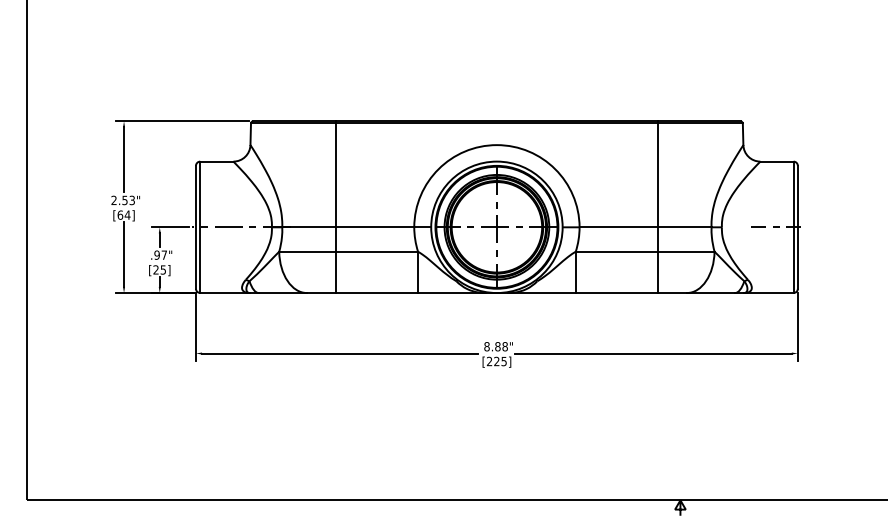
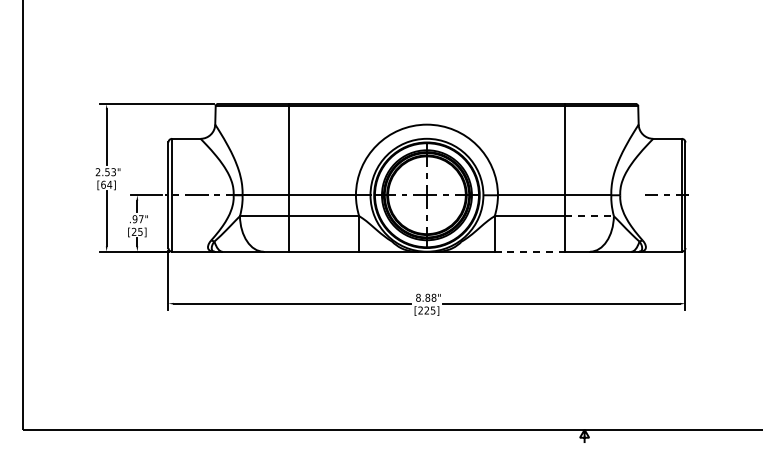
line: (687, 252) -> (590, 216), solid -> dashed
line: (617, 292) -> (530, 251), solid -> dashed

